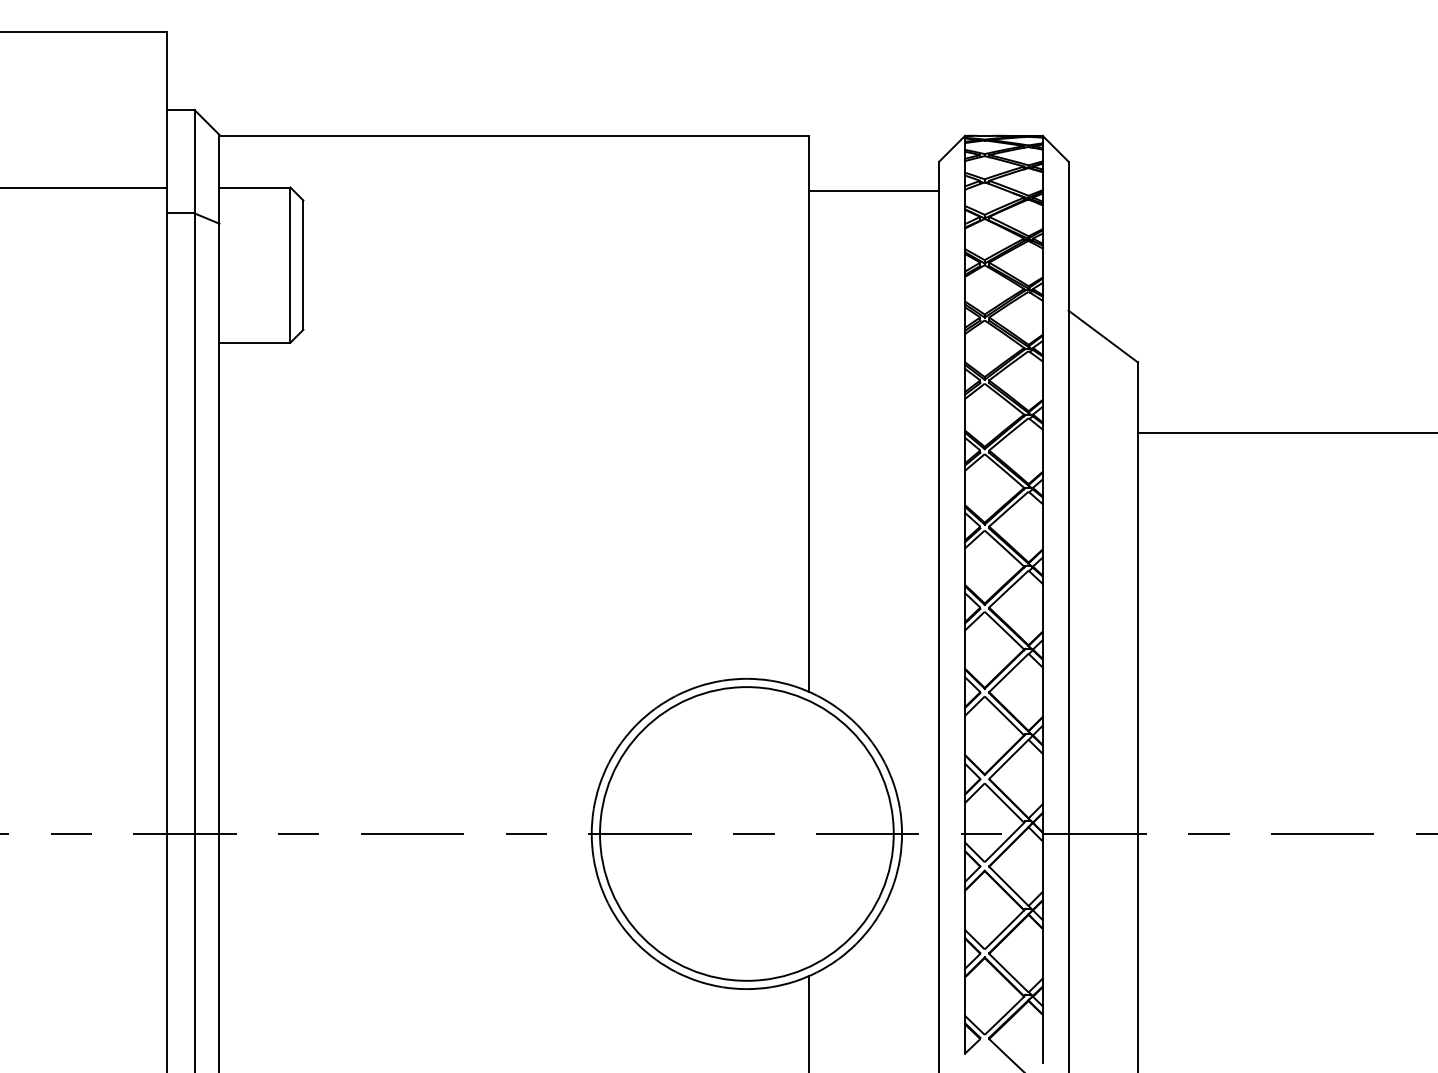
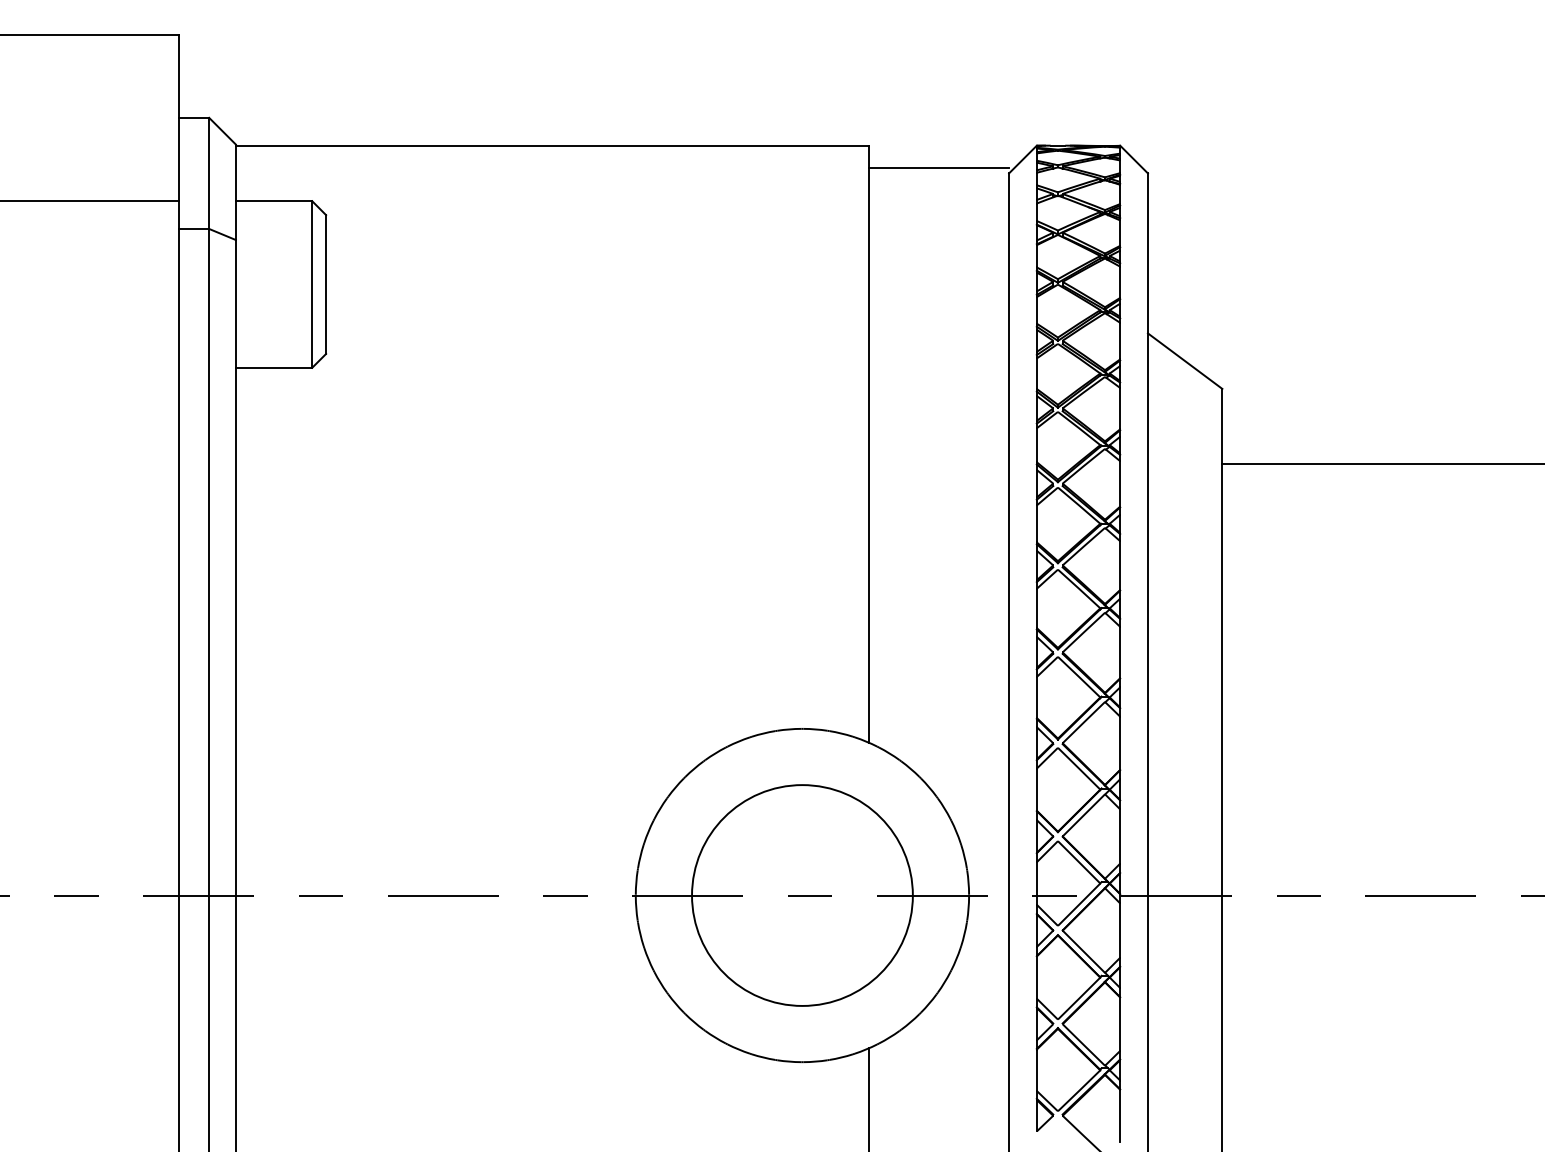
line: (874, 190) -> (939, 167), moved
circle: (746, 833) -> (802, 895), size x0.7

